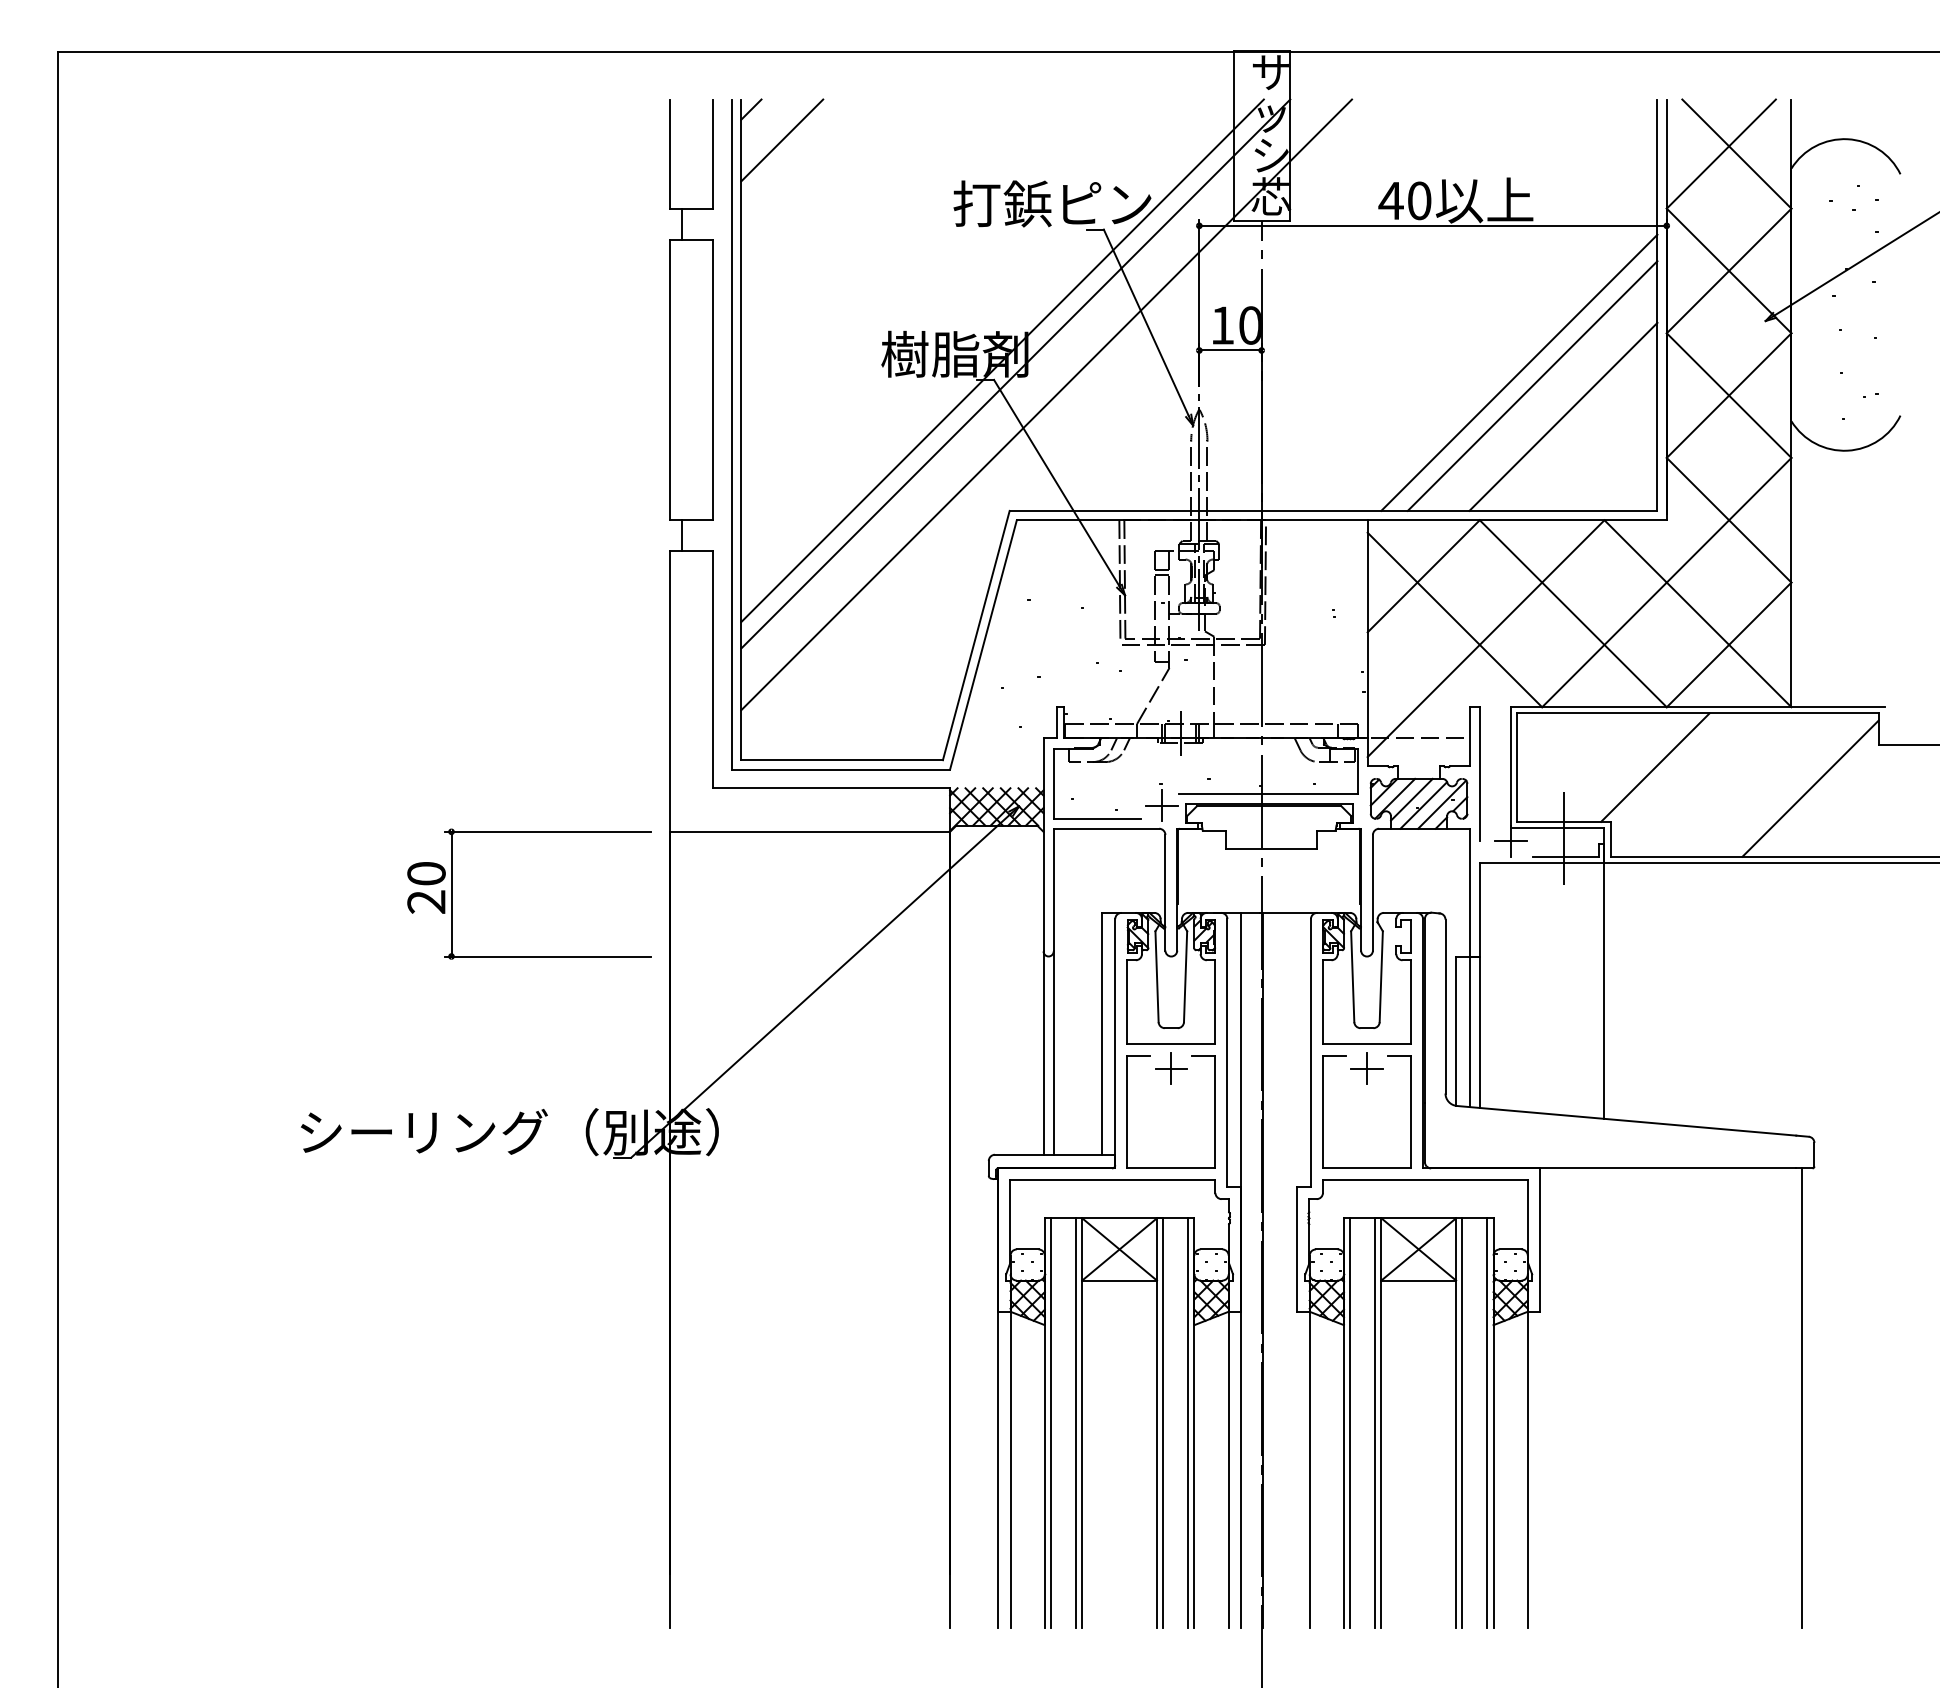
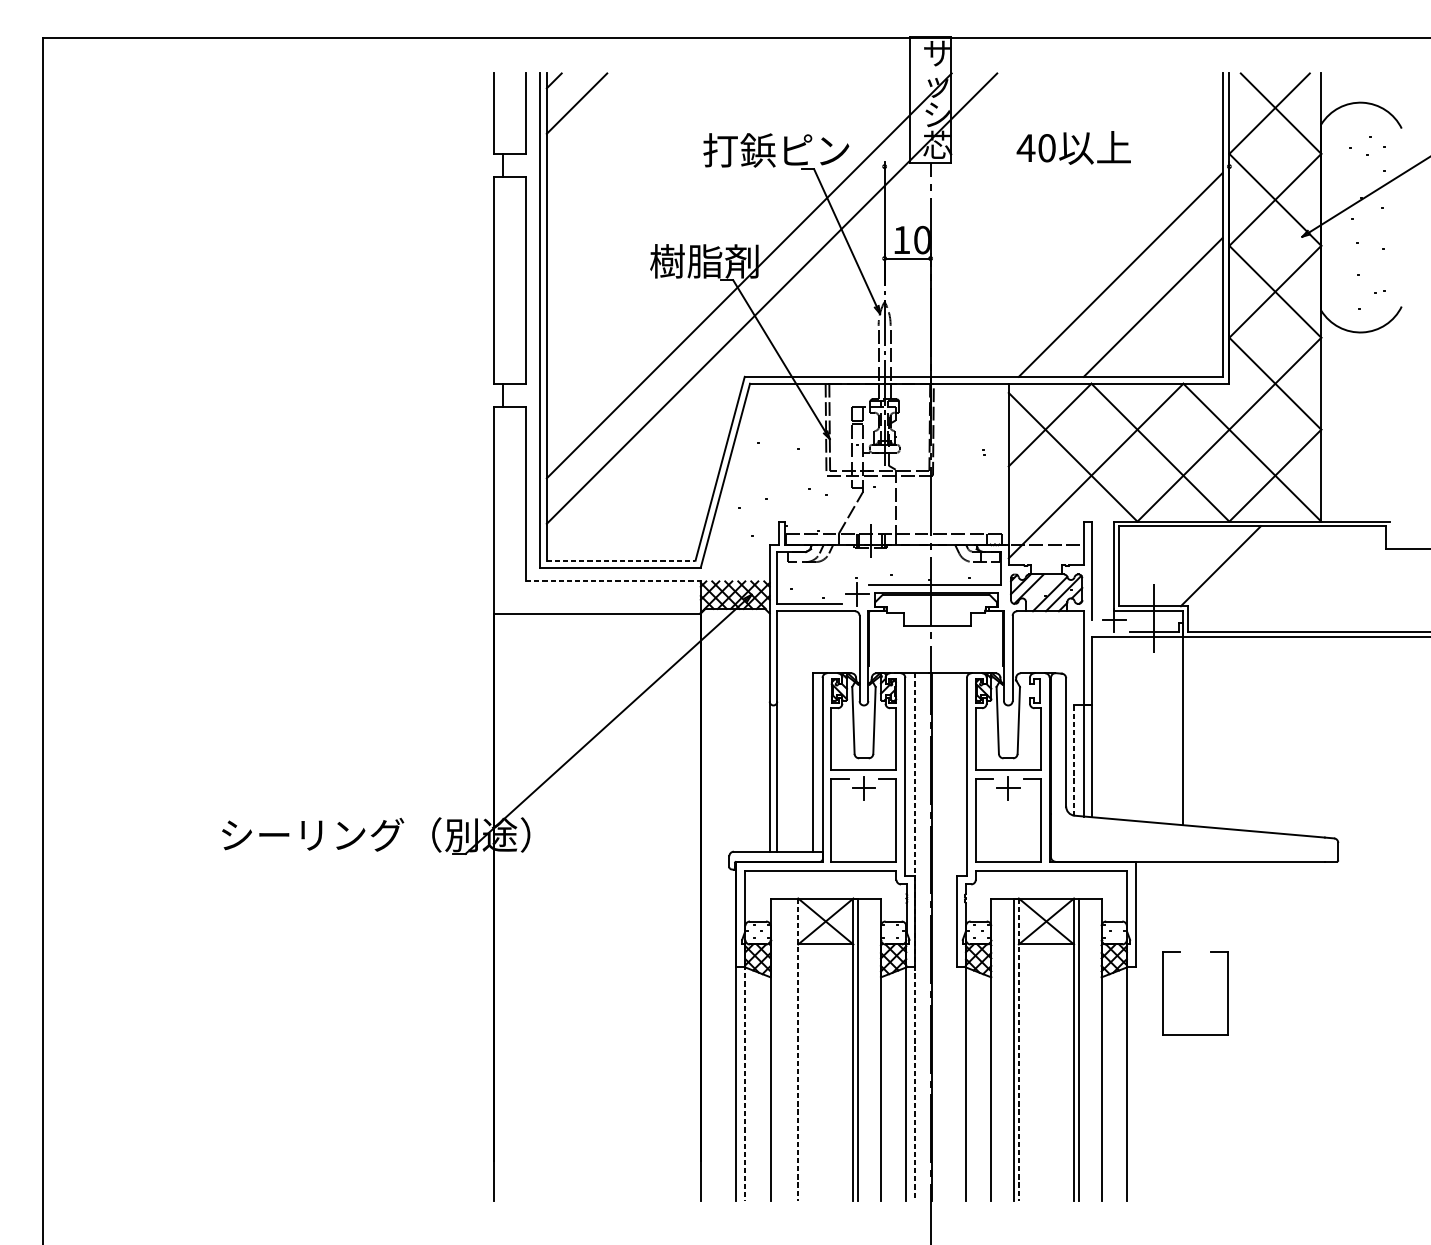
line: (1432, 225) -> (1056, 166), removed
line: (1002, 360) -> (739, 265), removed
line: (1532, 385) -> (1130, 284), removed
line: (842, 760) -> (621, 560), solid -> dashed
line: (832, 788) -> (614, 581), solid -> dashed
line: (1810, 788) -> (1335, 581), removed
line: (1411, 799) -> (1041, 589), removed
part: (529, 832) -> (390, 614), removed
line: (1455, 1031) -> (1073, 760), solid -> dashed
line: (1241, 1270) -> (915, 937), solid -> dashed
part: (1576, 1346) -> (1162, 993), added
line: (1802, 1398) -> (1329, 1031), removed
line: (1051, 1423) -> (775, 1049), removed
line: (1075, 1423) -> (793, 1049), removed
line: (1082, 1423) -> (798, 1049), solid -> dashed
line: (1188, 1423) -> (876, 1049), removed
line: (1350, 1423) -> (996, 1049), removed
line: (1381, 1423) -> (1018, 1049), solid -> dashed
line: (1487, 1423) -> (1097, 1049), removed
line: (1010, 1468) -> (745, 1083), solid -> dashed

